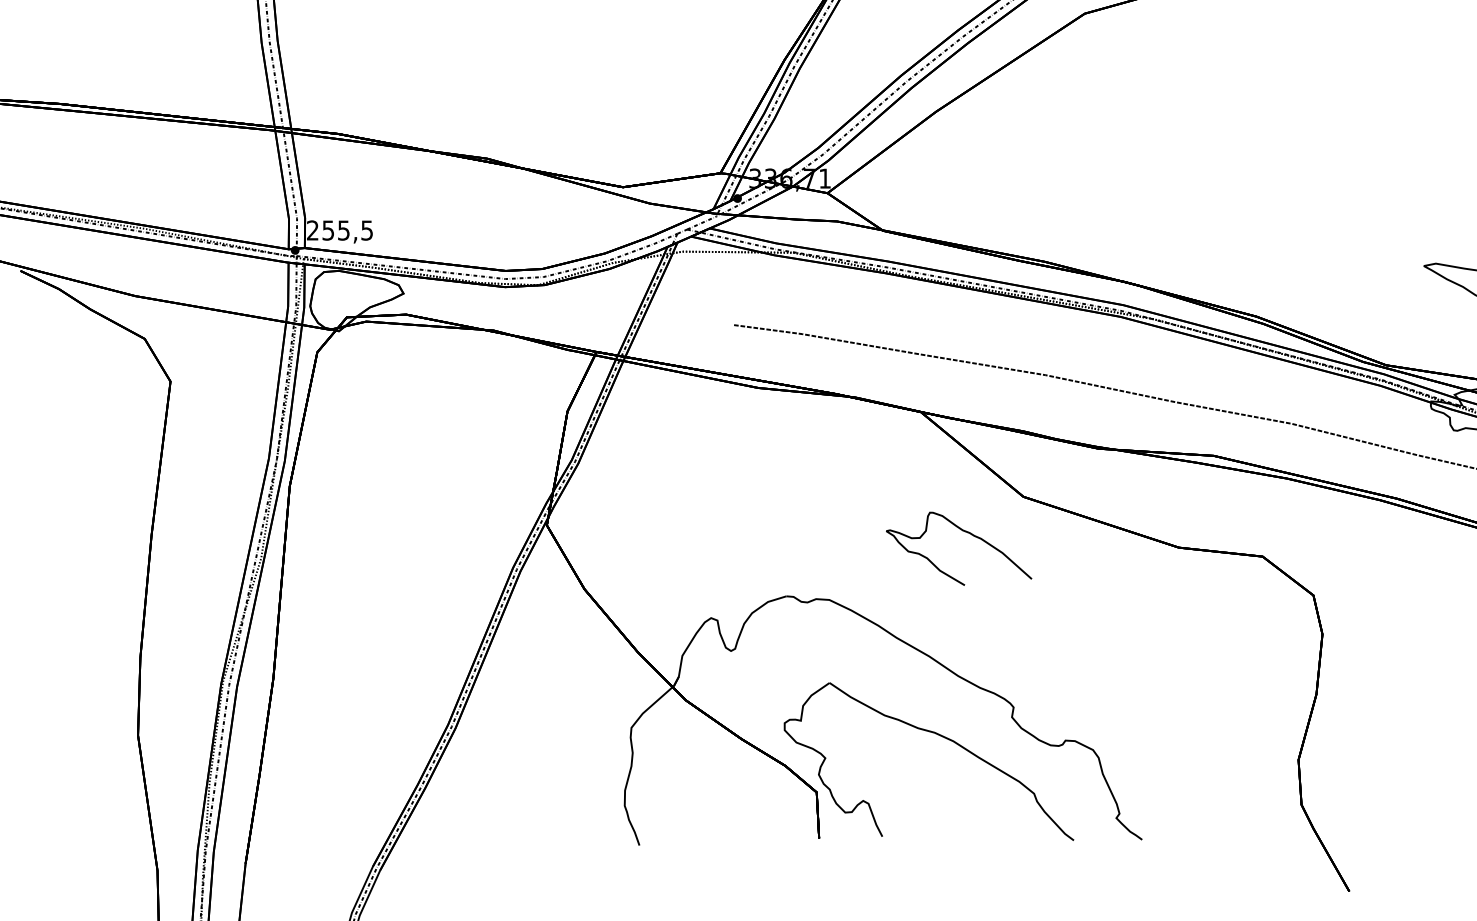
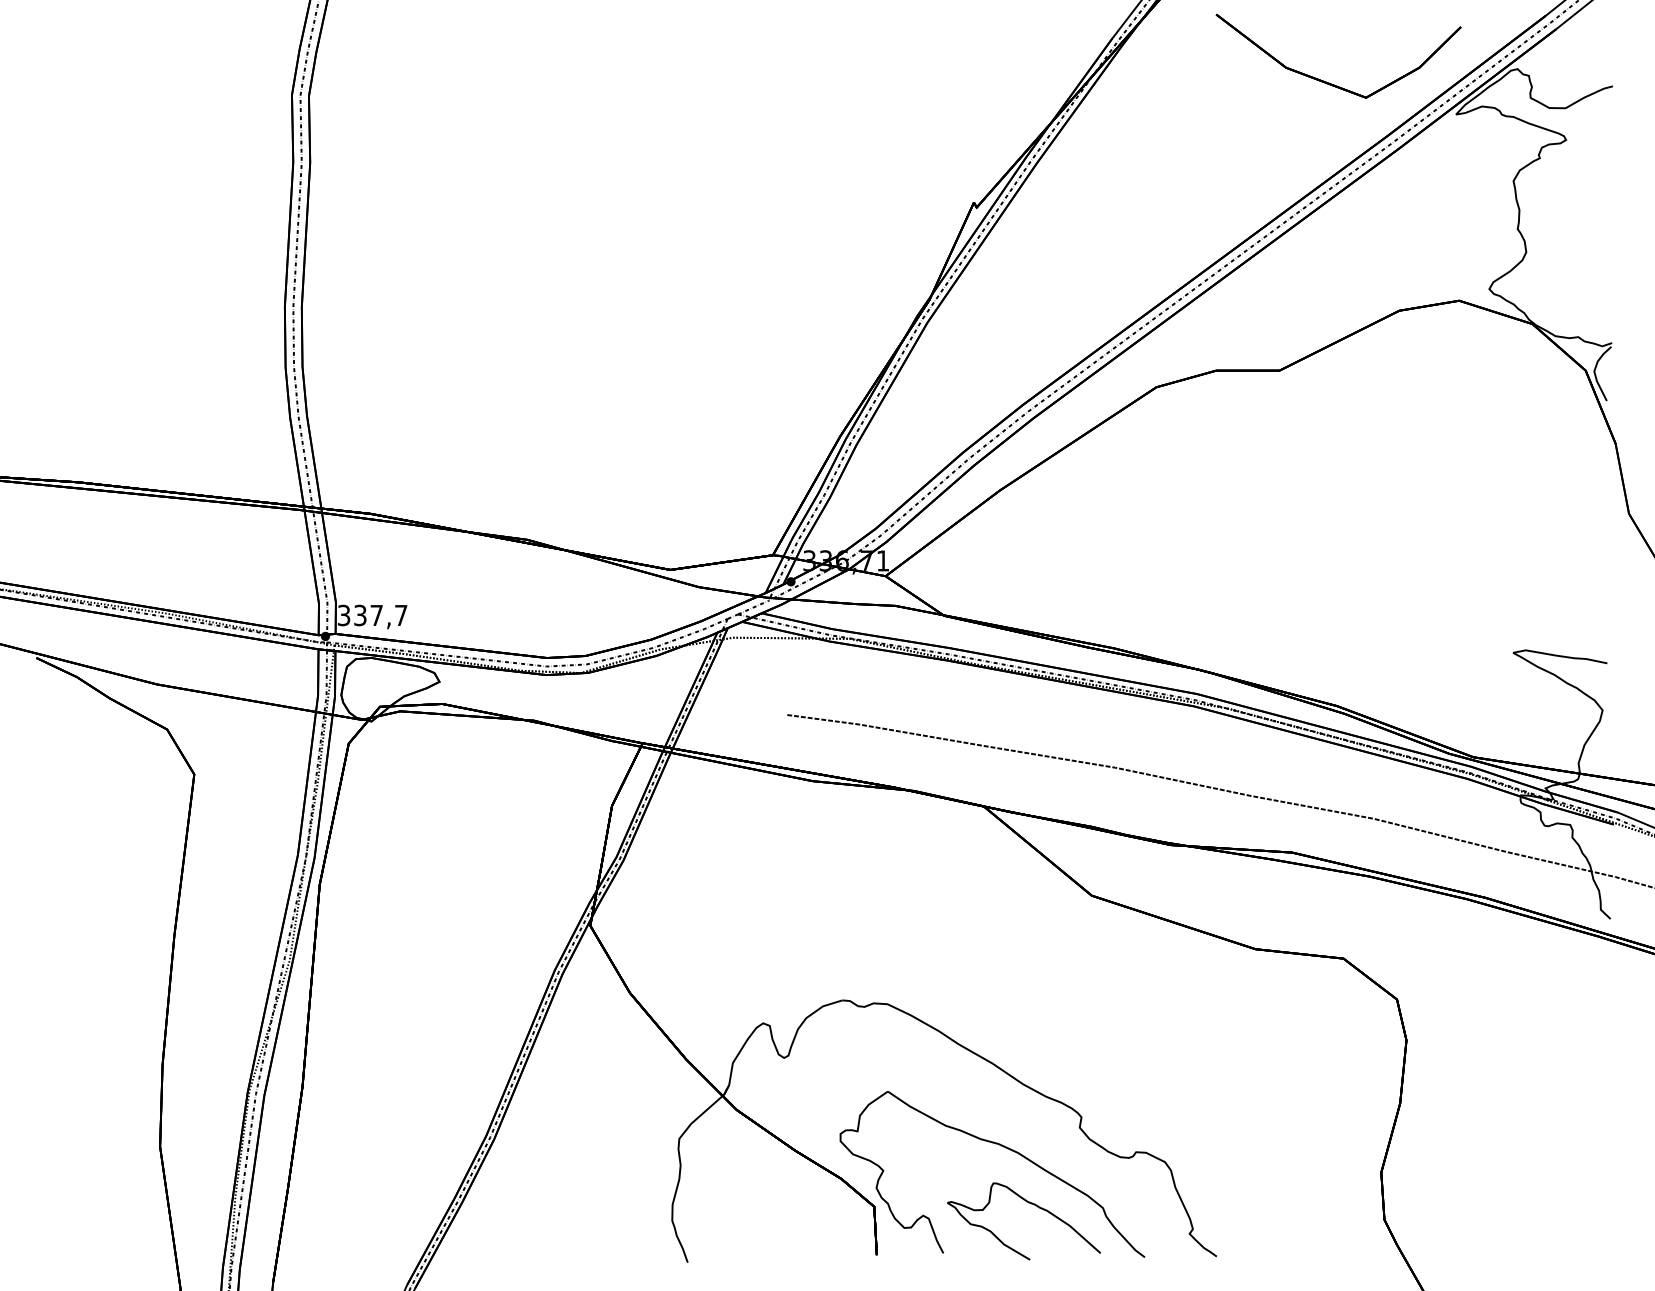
text: (339, 230) -> (372, 615), 255,5 -> 337,7
curve: (968, 533) -> (1033, 1205), moved

